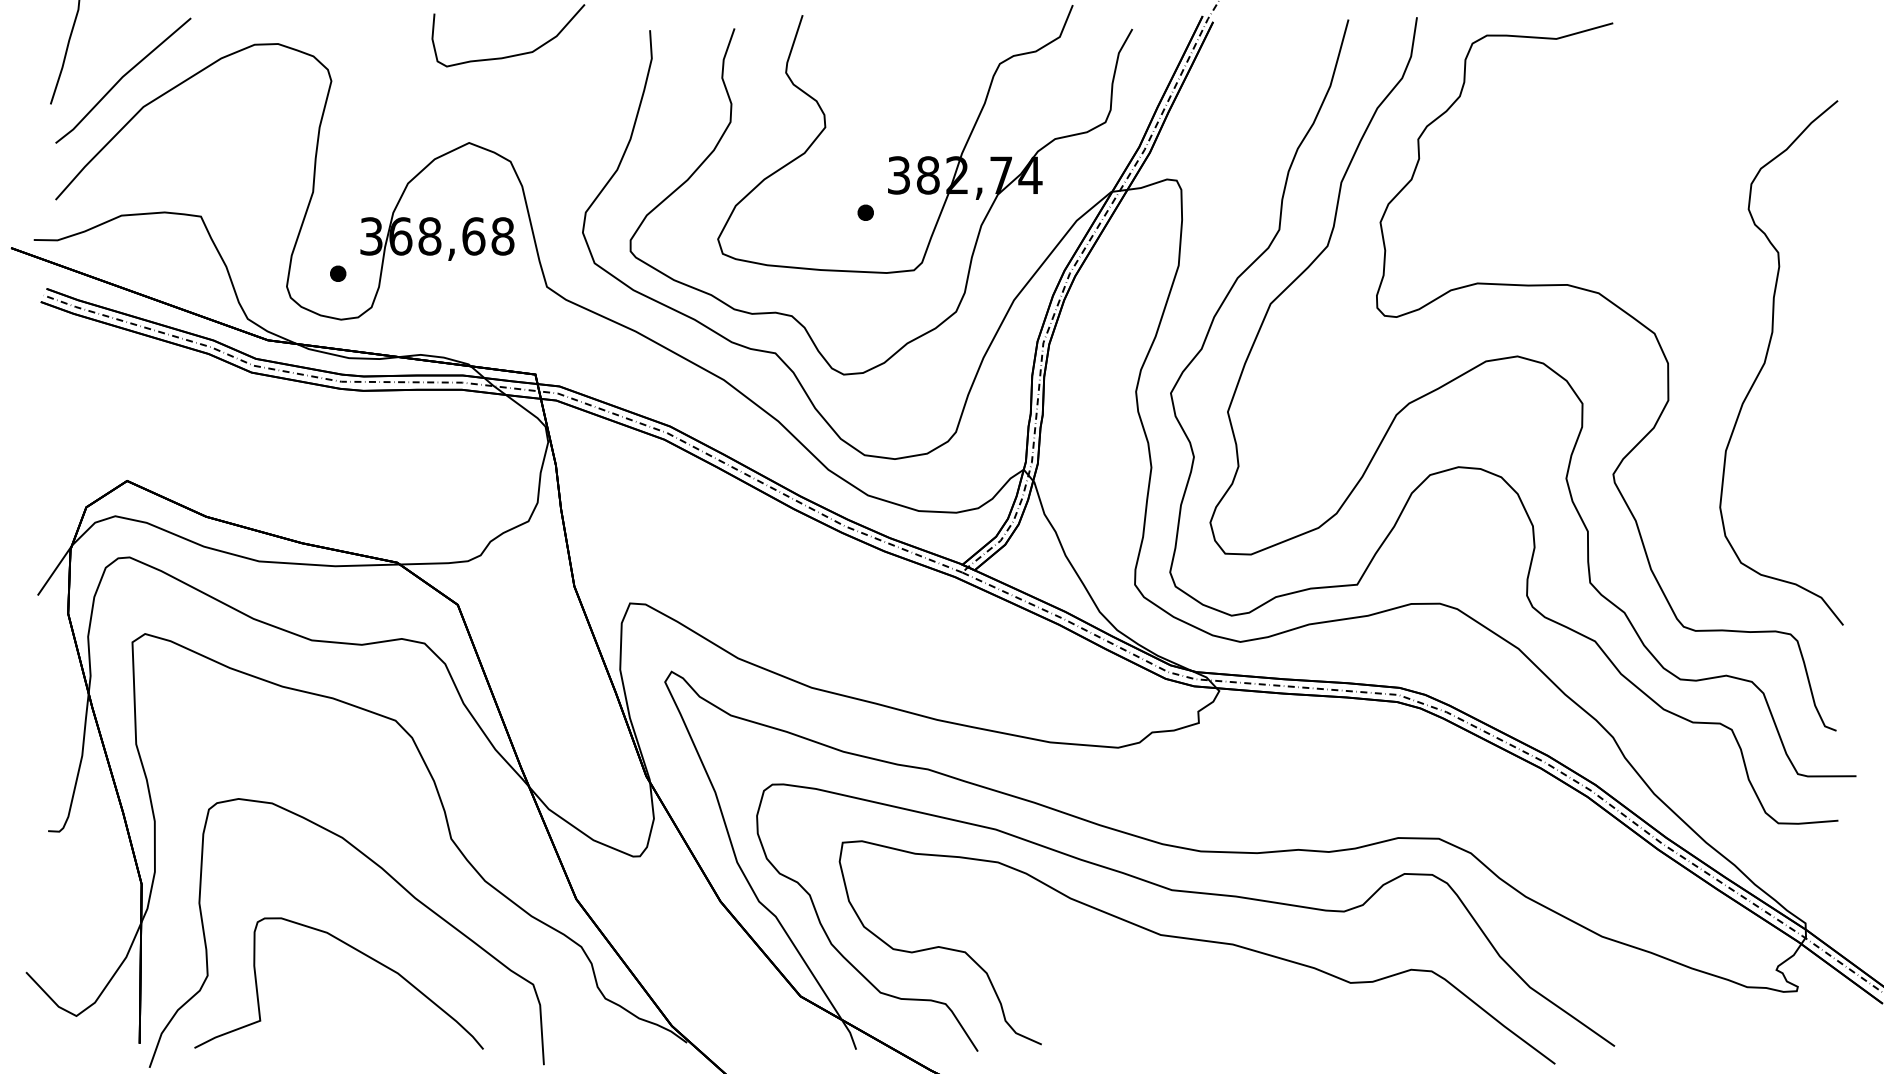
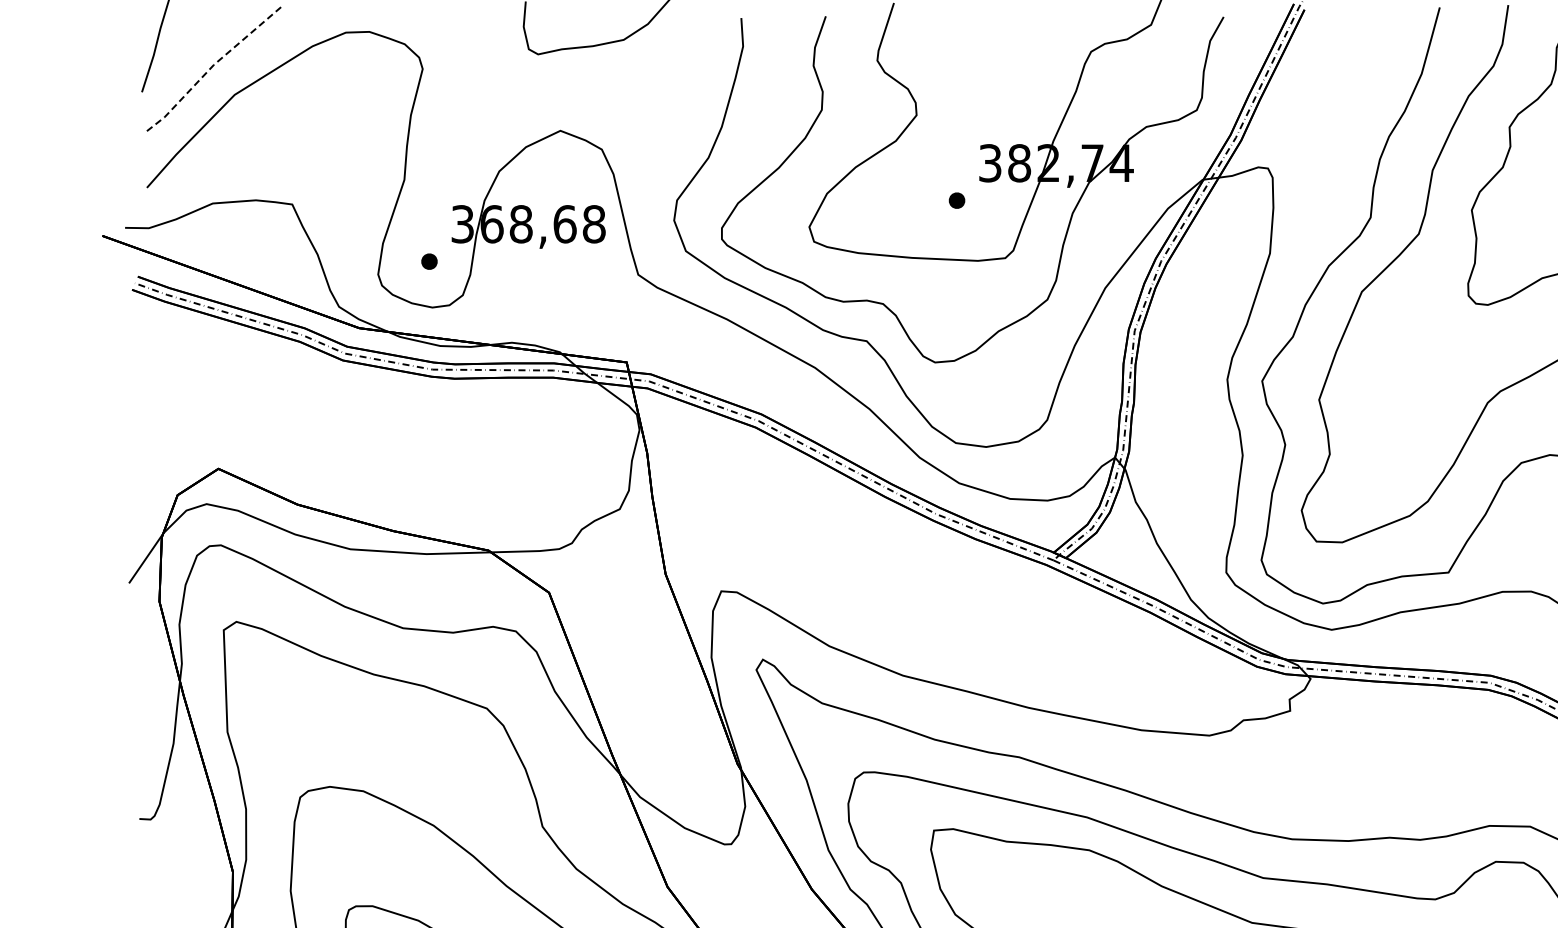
line: (121, 78) -> (212, 66), solid -> dashed

